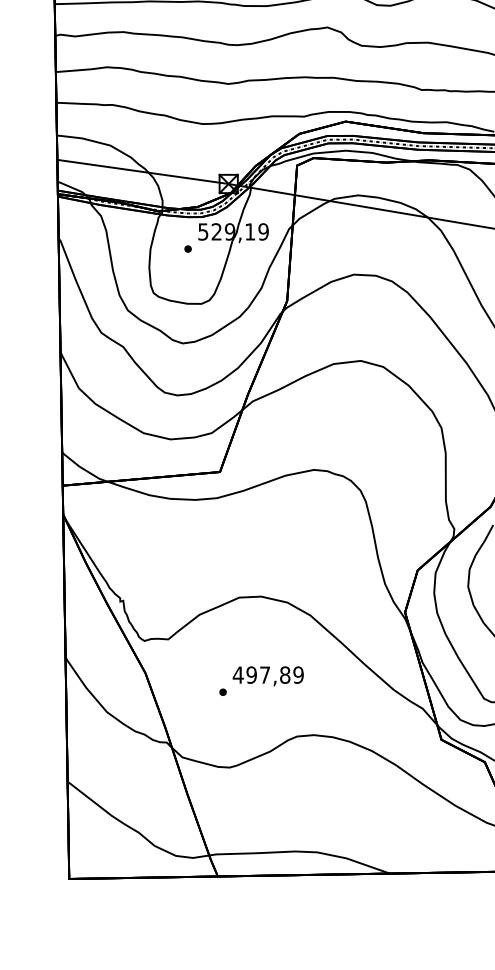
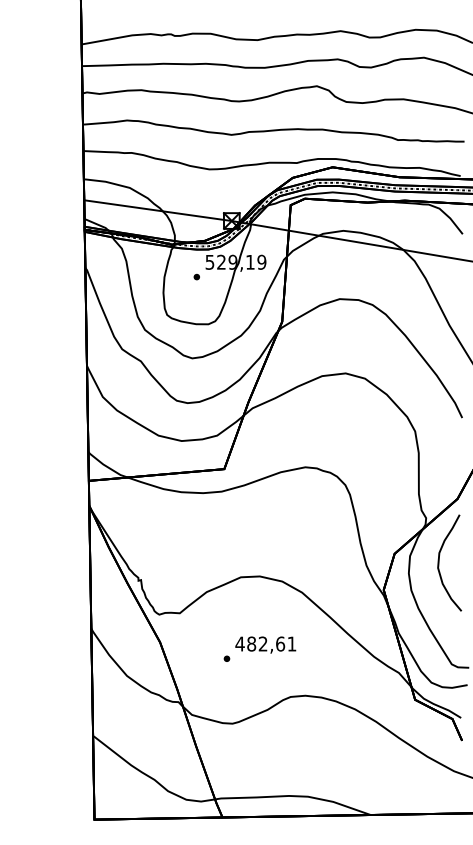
text: (274, 674) -> (271, 643), 497,89 -> 482,61

